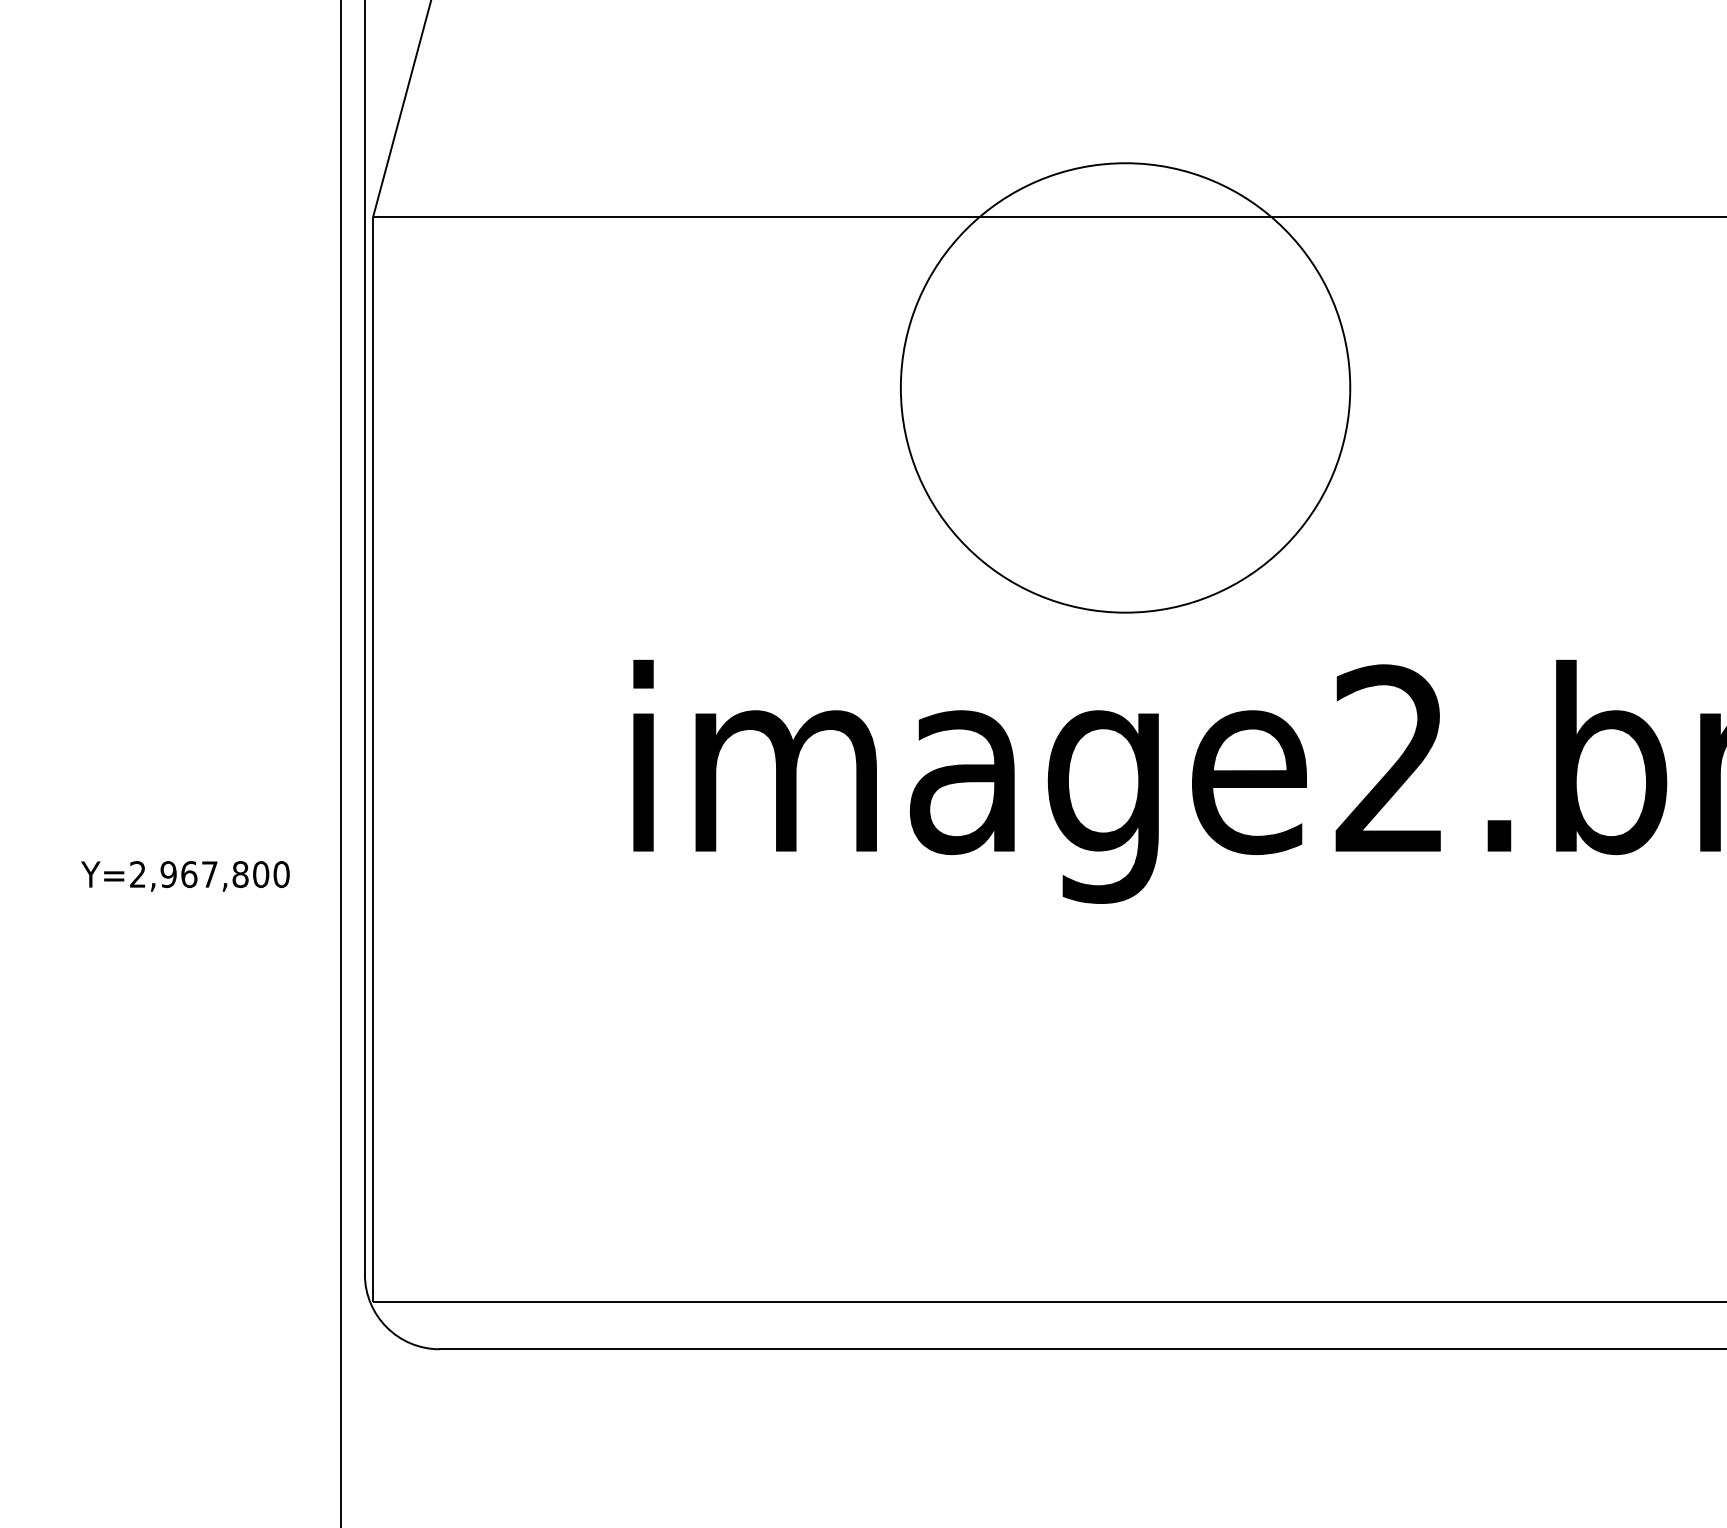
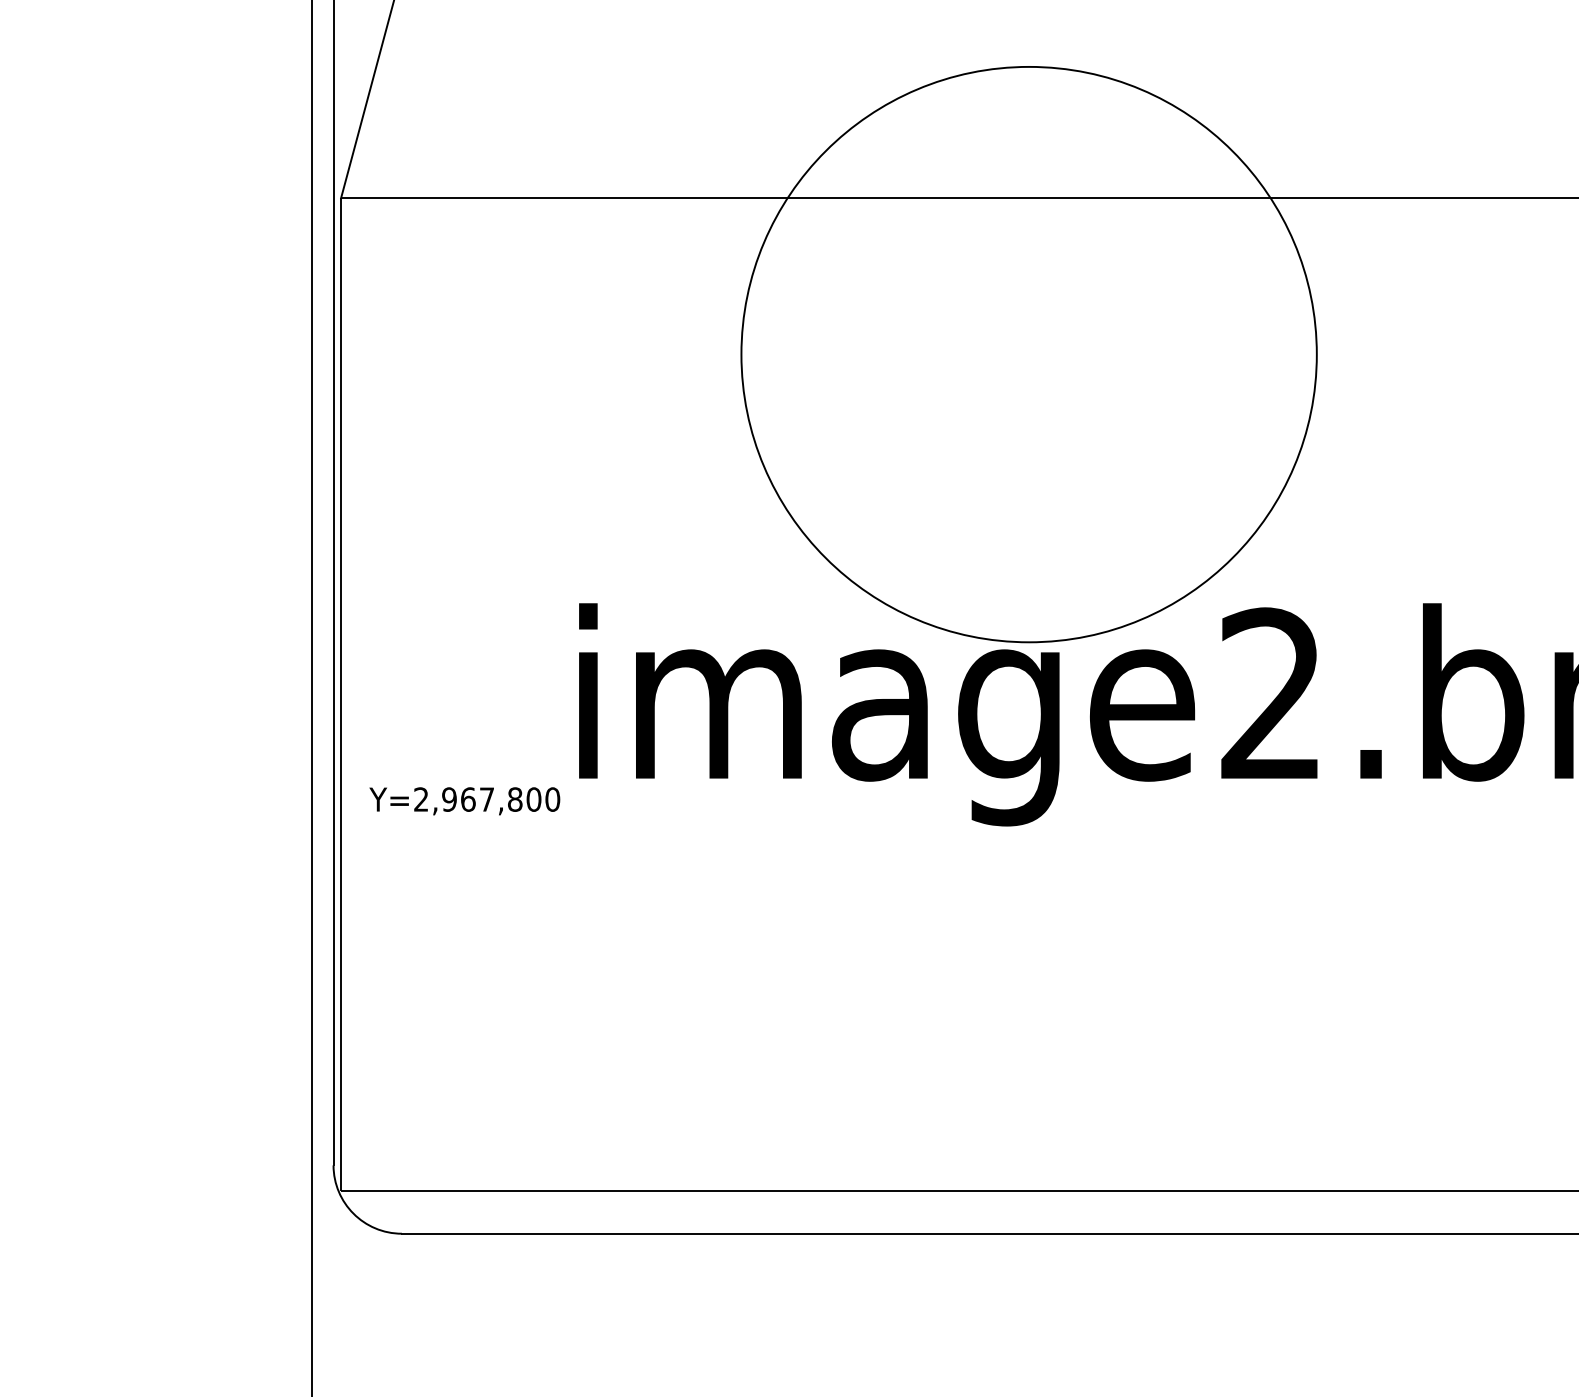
circle: (1125, 387) -> (1029, 354), size x1.4
text: (185, 876) -> (464, 801), moved

